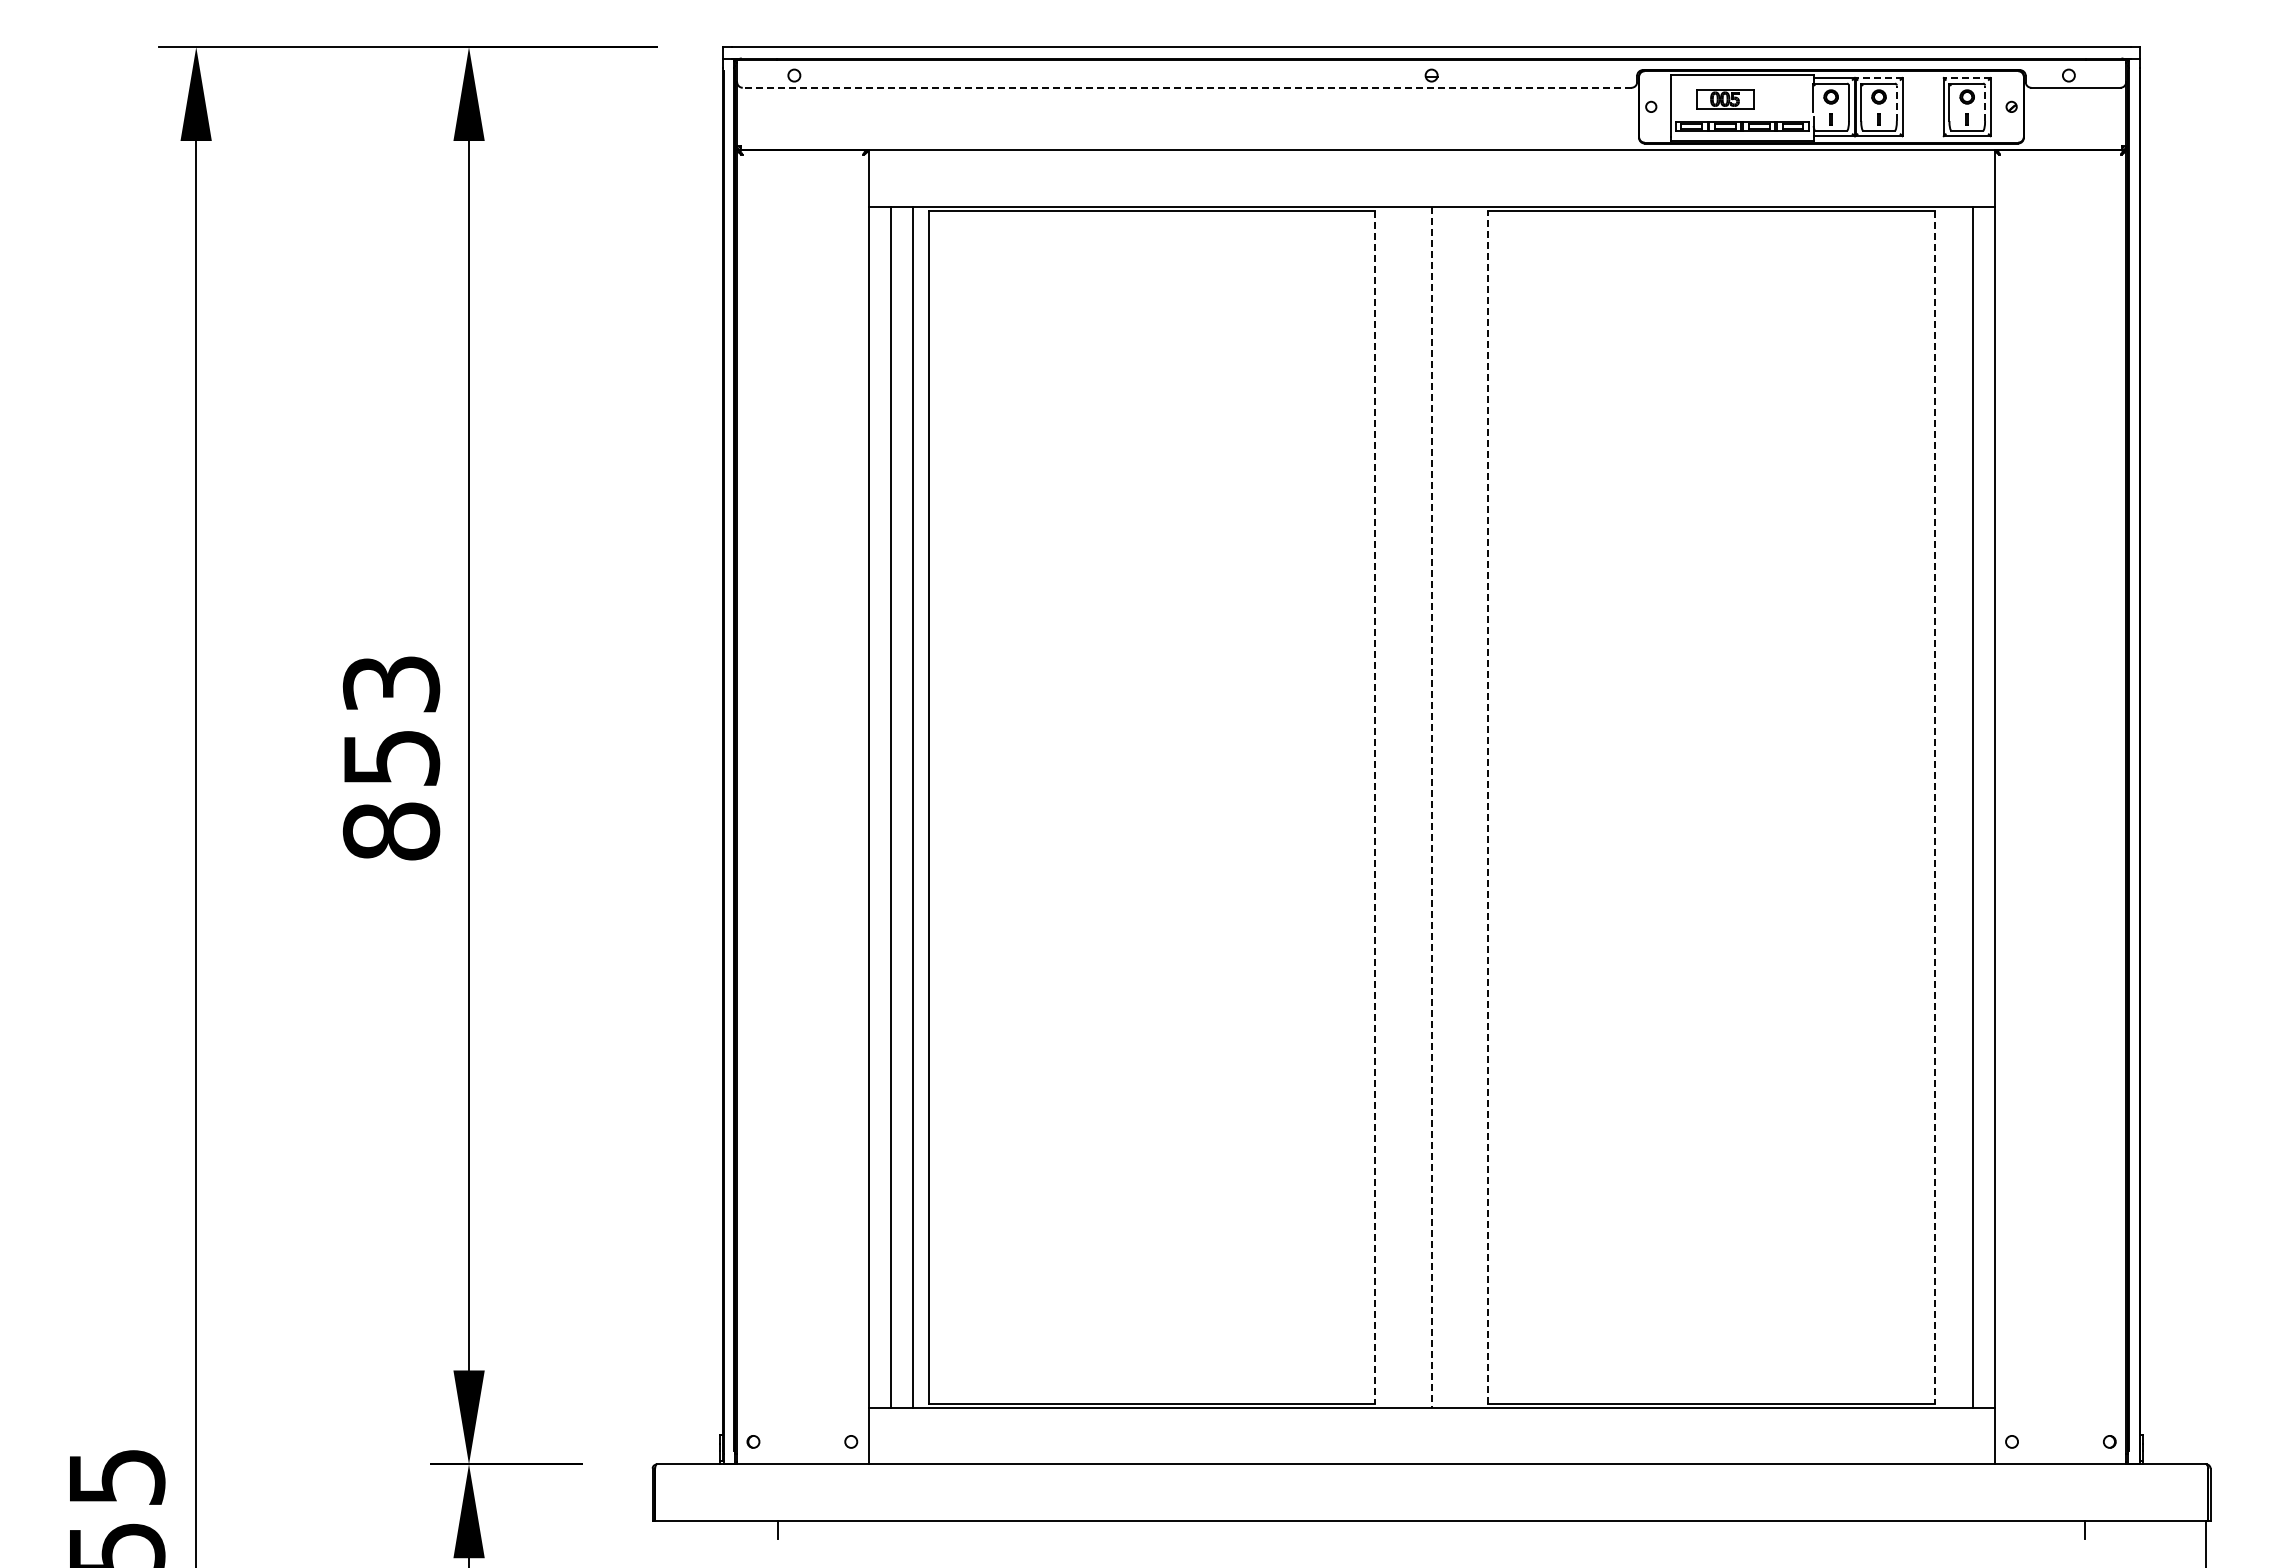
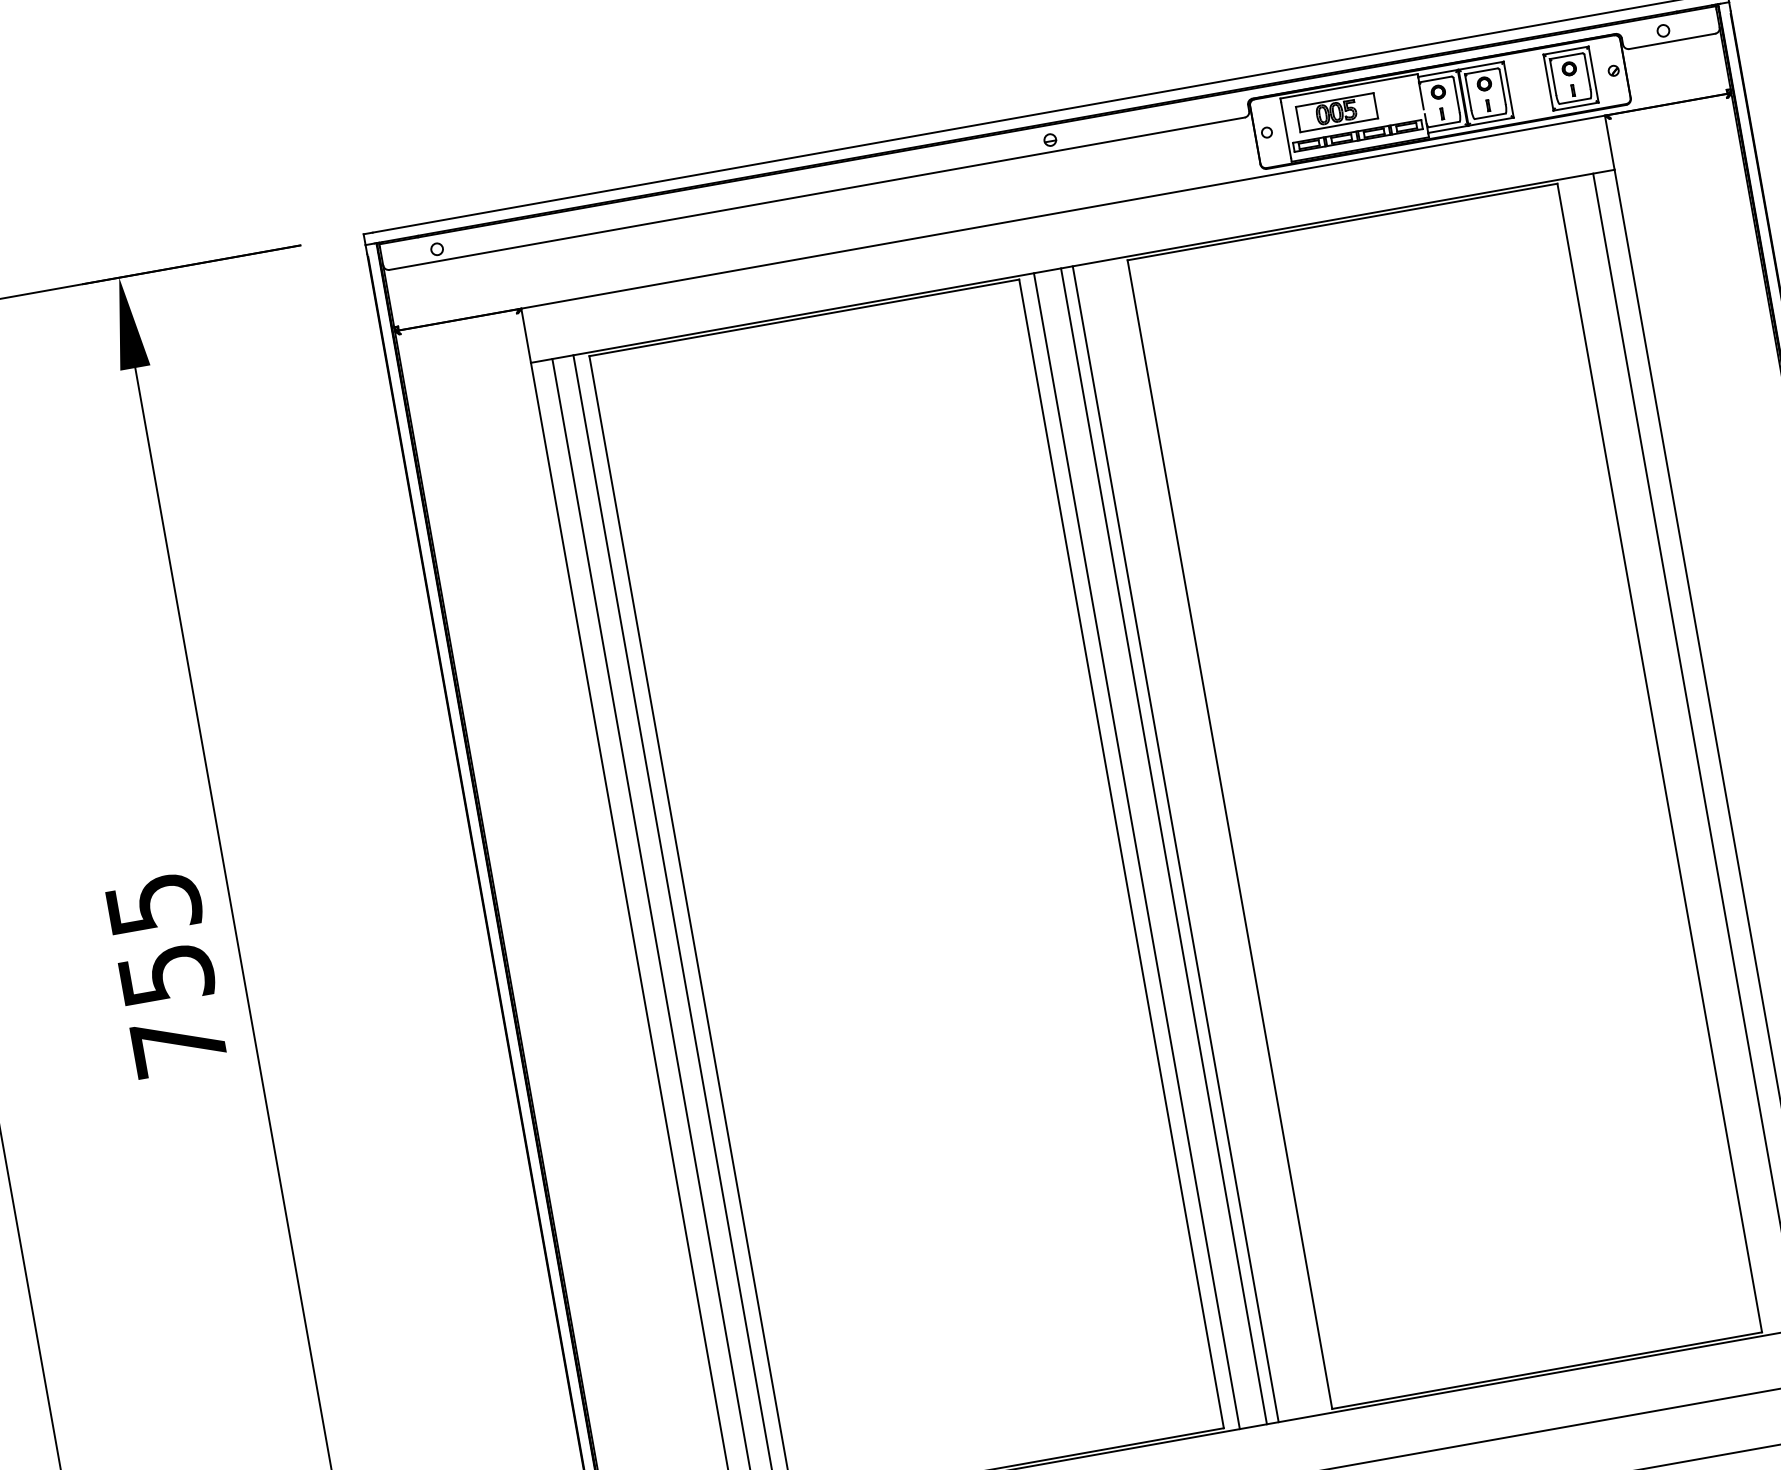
line: (1878, 78) -> (1480, 66), dashed -> solid
line: (1966, 78) -> (1565, 51), dashed -> solid
line: (1186, 87) -> (816, 193), dashed -> solid
part: (1725, 99) -> (1337, 112), size x1.43
line: (1896, 103) -> (1502, 87), dashed -> solid
line: (1985, 103) -> (1587, 72), dashed -> solid
text: (391, 758) -> (166, 975), 853 -> 755
line: (1375, 807) -> (1121, 853), dashed -> solid
line: (1391, 807) -> (1137, 851), added
line: (1419, 807) -> (1164, 846), added
line: (1431, 807) -> (1175, 844), dashed -> solid
line: (1487, 807) -> (1229, 834), dashed -> solid
line: (1934, 807) -> (1659, 758), dashed -> solid

